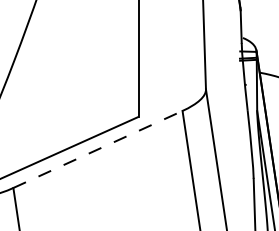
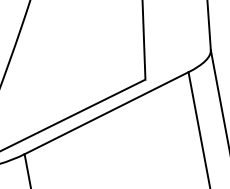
line: (97, 149) -> (106, 113), dashed -> solid

